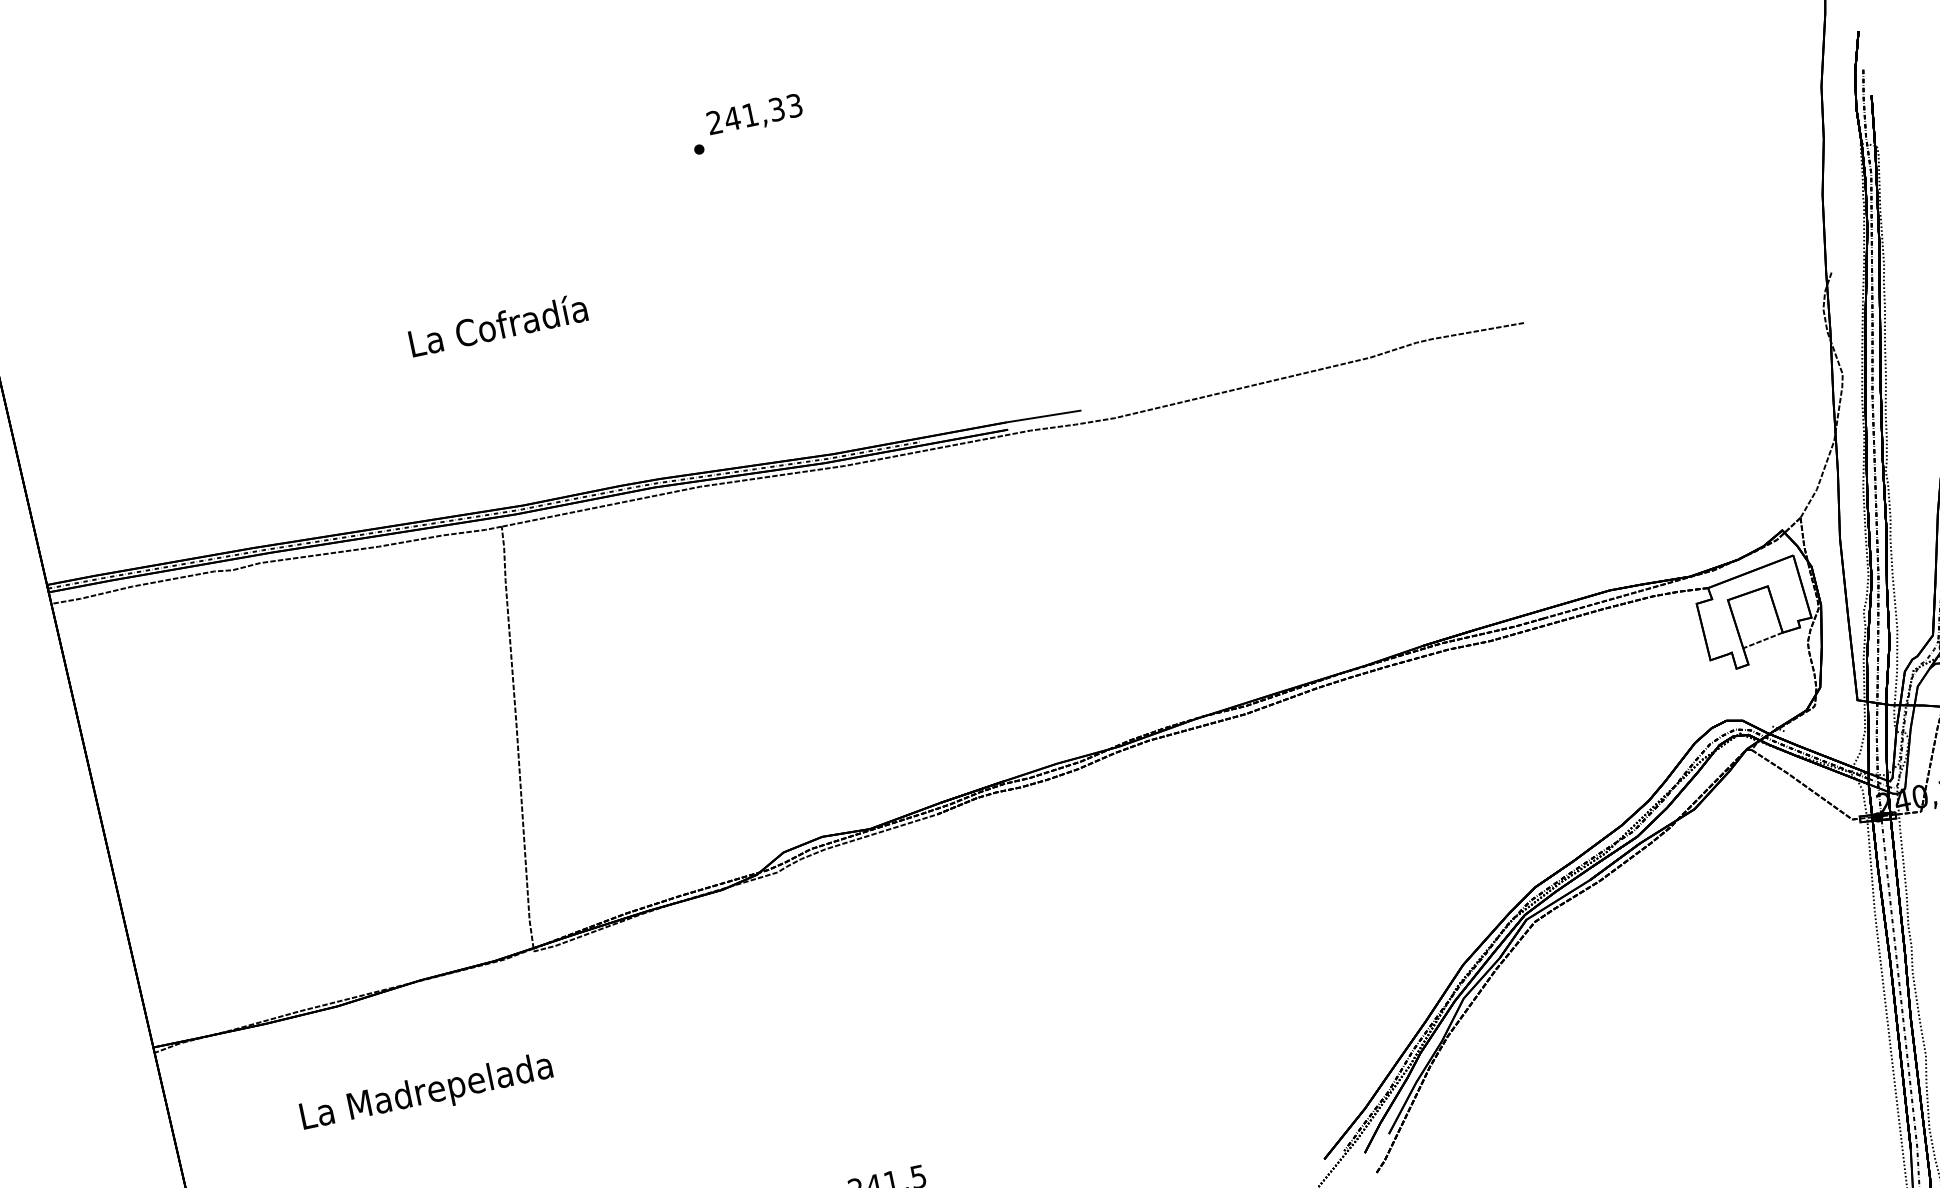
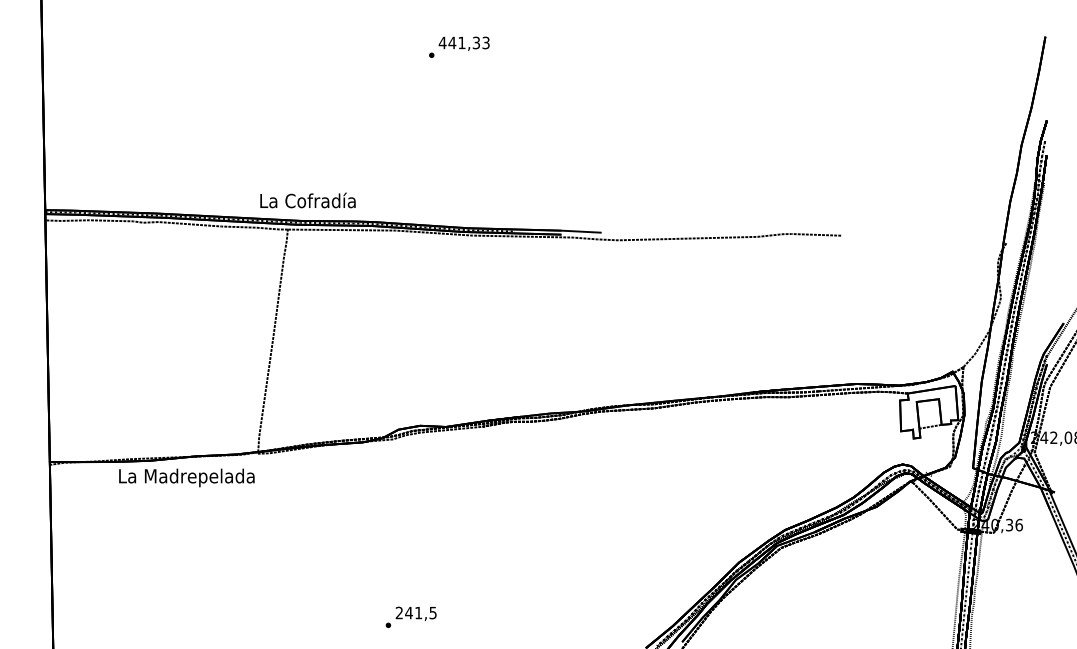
text: (714, 121) -> (442, 42), 241,33 -> 441,33
text: (497, 325) -> (307, 200), moved
text: (426, 1093) -> (186, 477), moved

